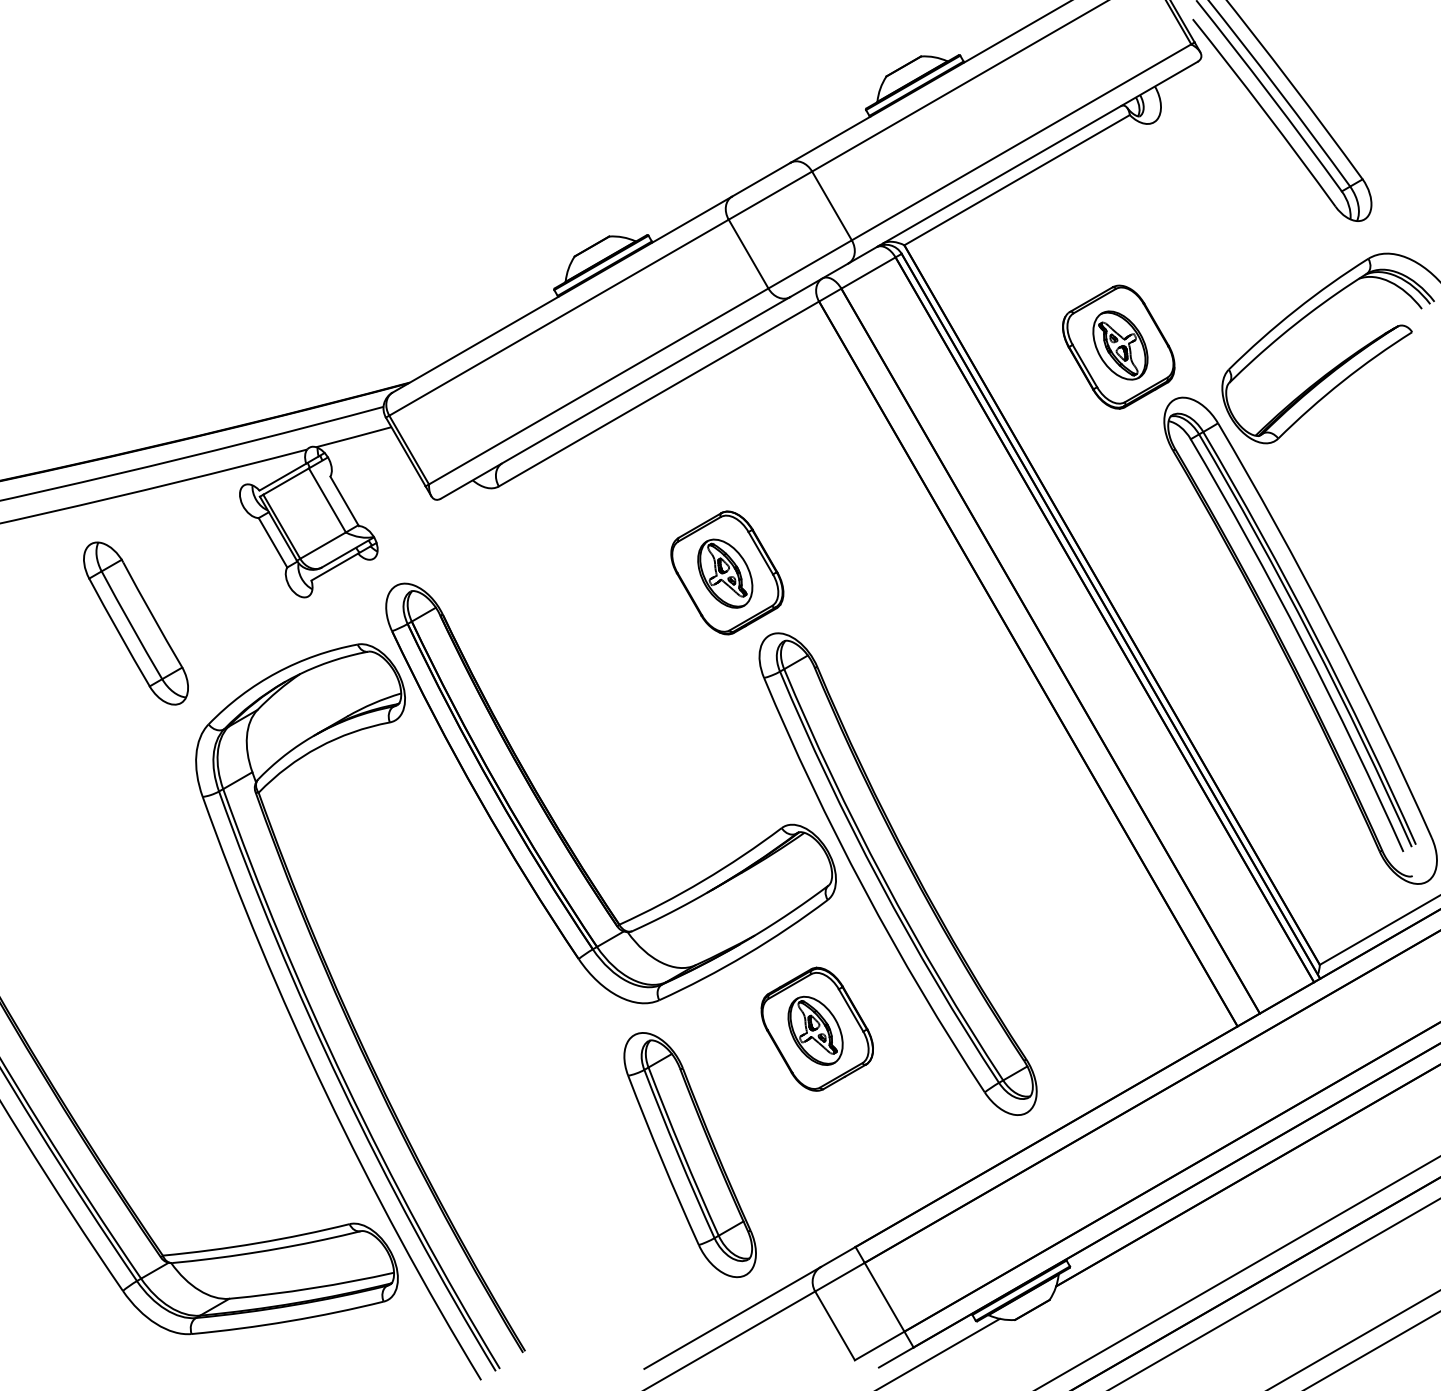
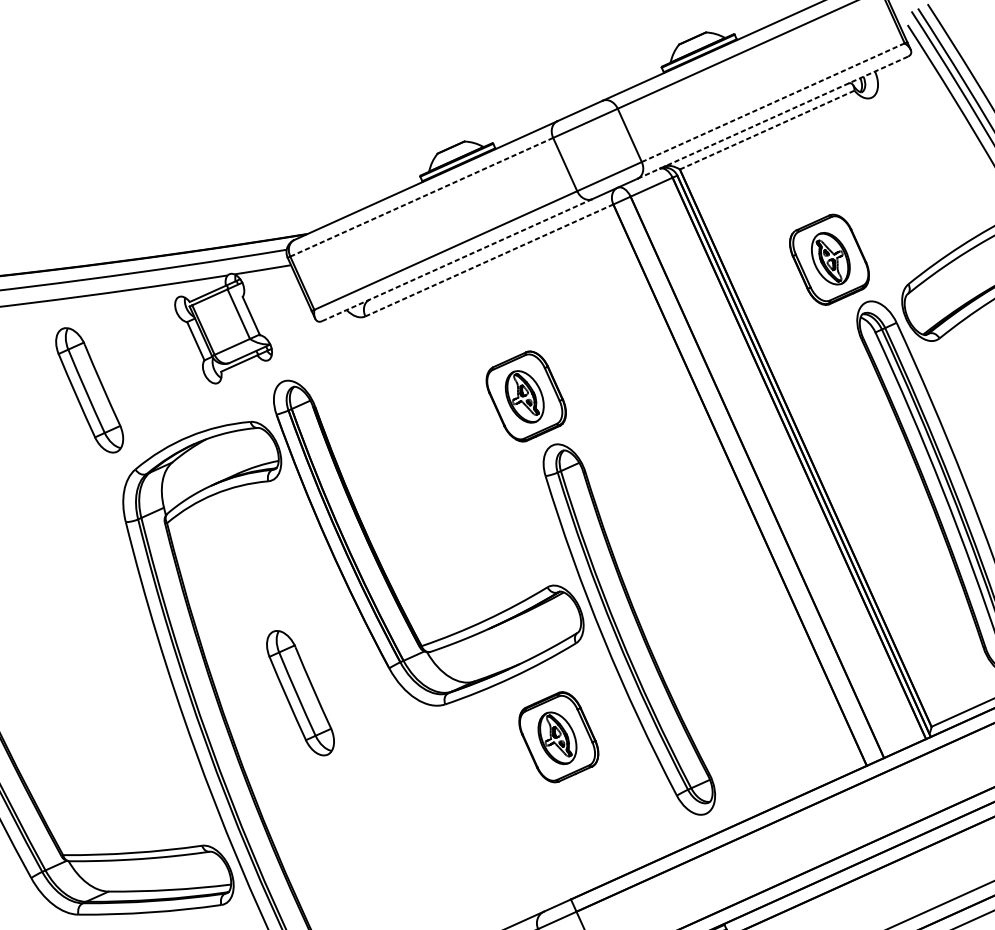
line: (1021, 142) -> (773, 102), solid -> dashed
line: (1023, 162) -> (773, 117), solid -> dashed
line: (1017, 179) -> (767, 129), solid -> dashed
line: (559, 317) -> (422, 197), solid -> dashed
line: (659, 394) -> (489, 260), solid -> dashed
line: (615, 397) -> (457, 259), solid -> dashed
part: (461, 1004) -> (300, 693), added
part: (689, 1155) -> (456, 820), removed

